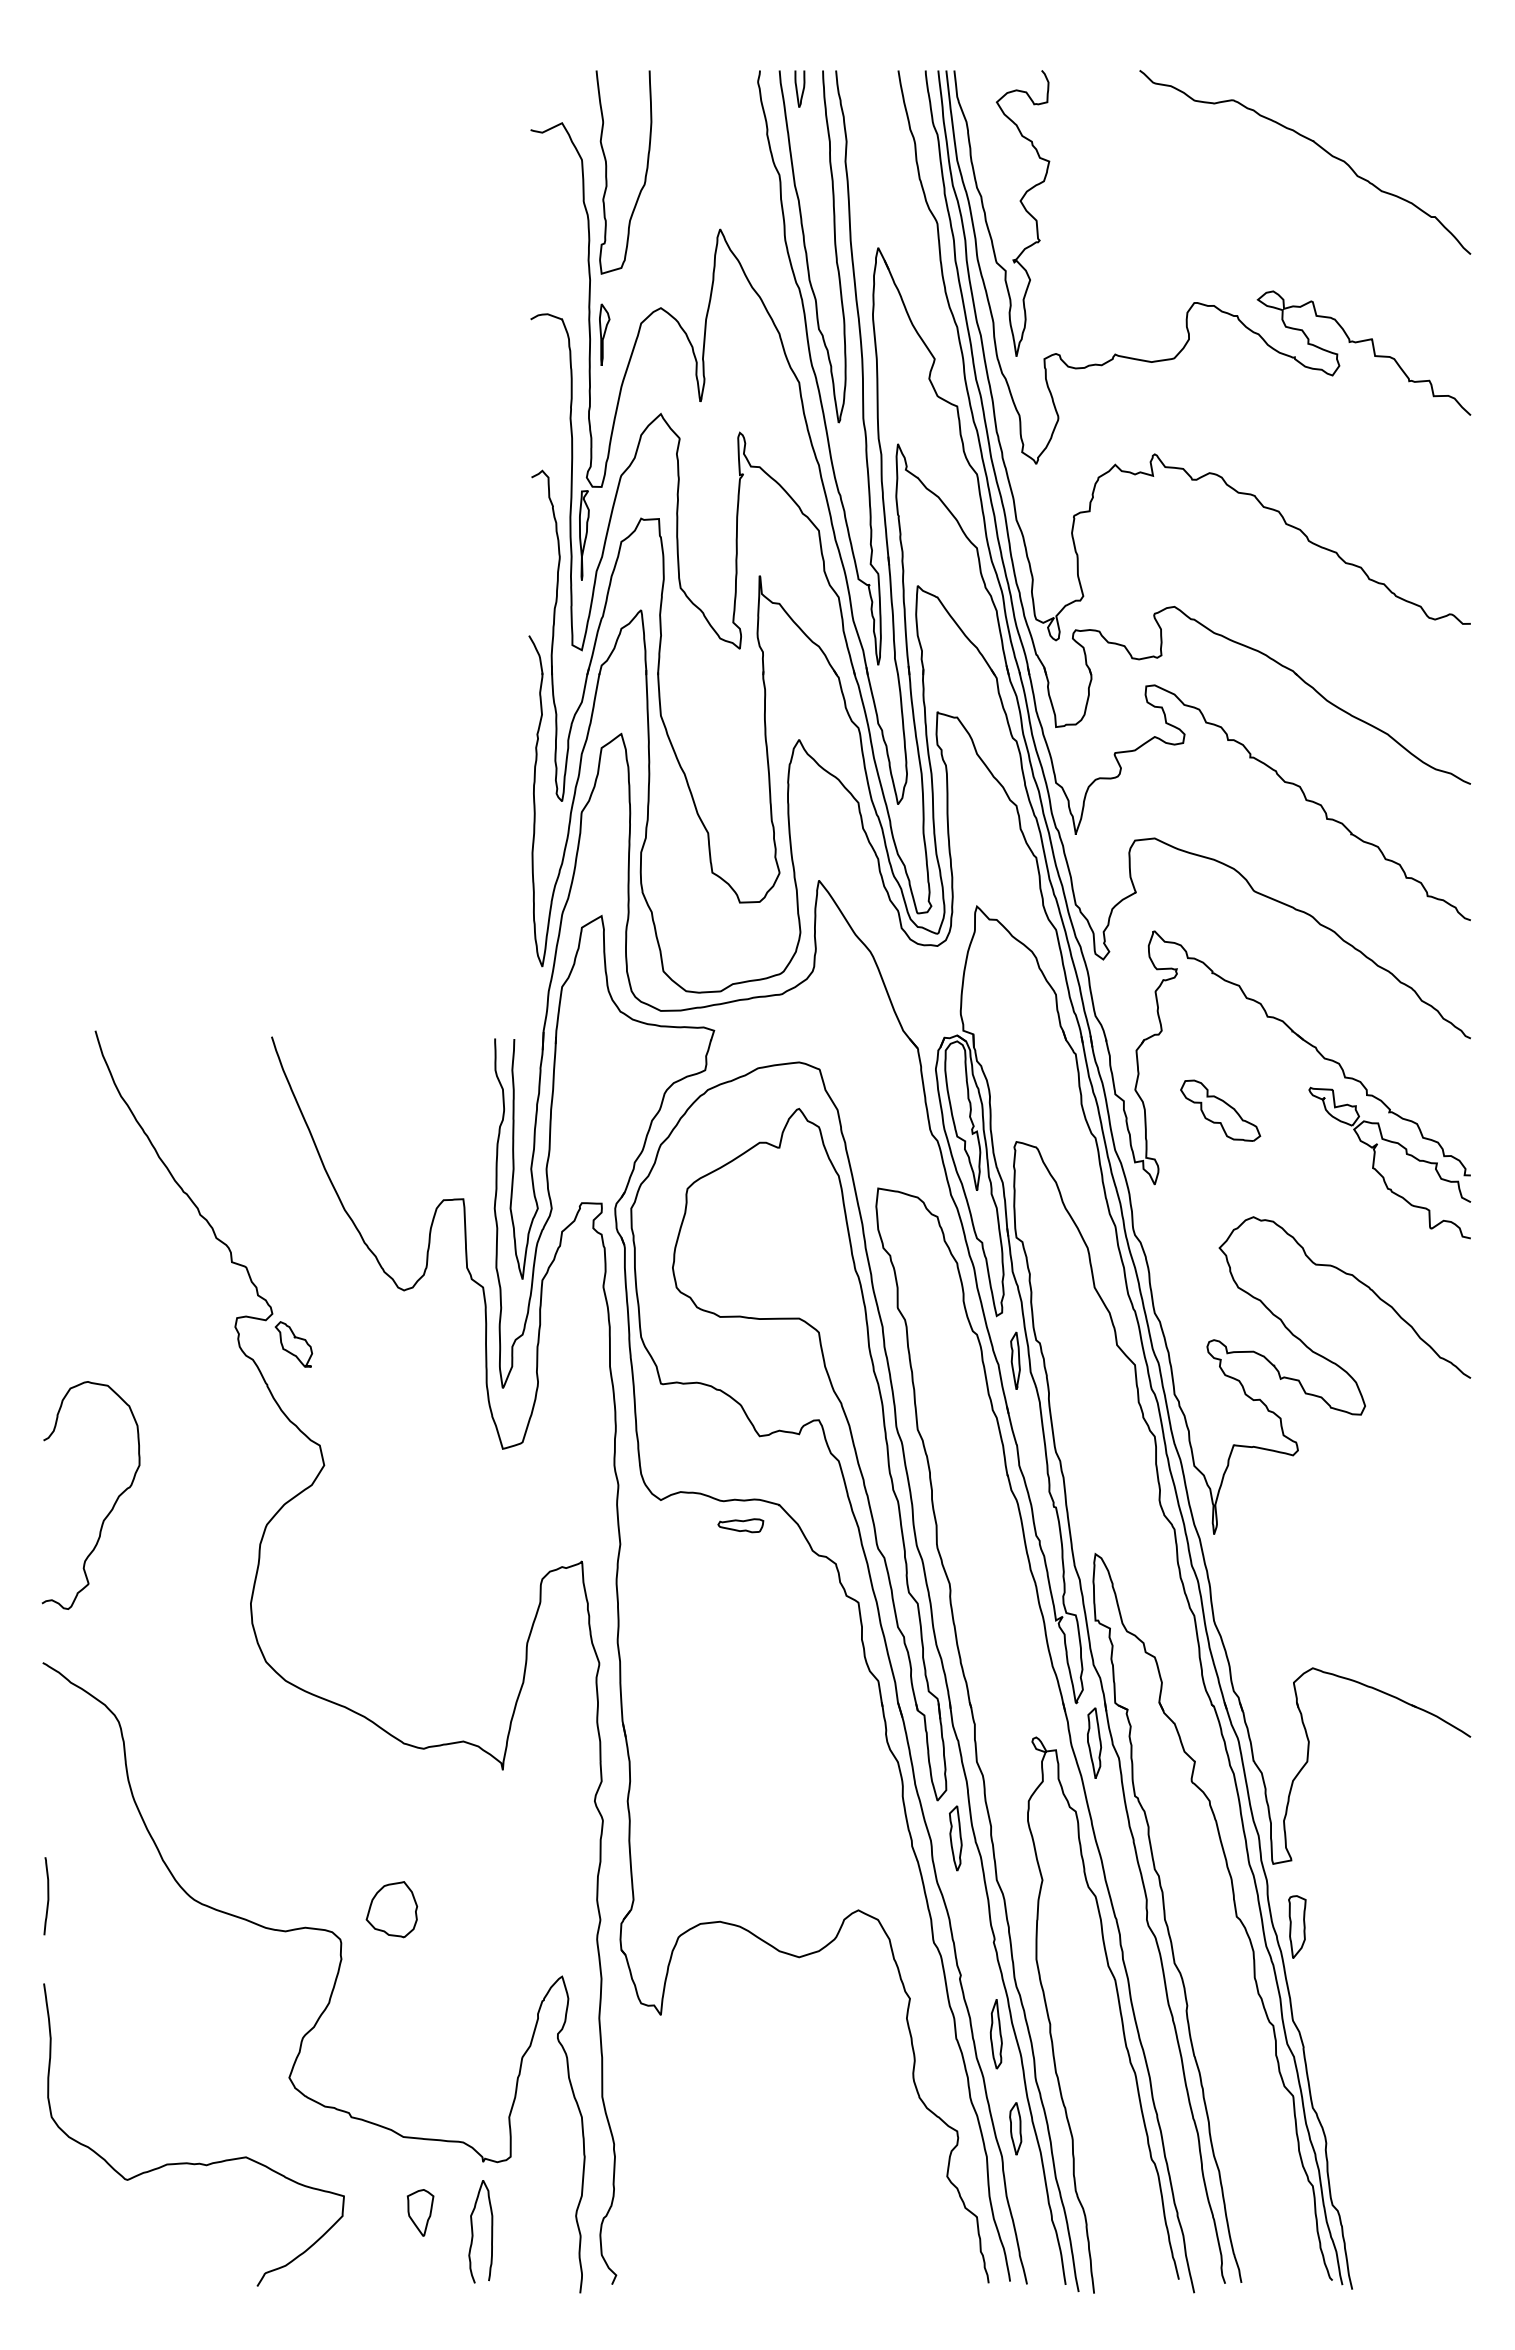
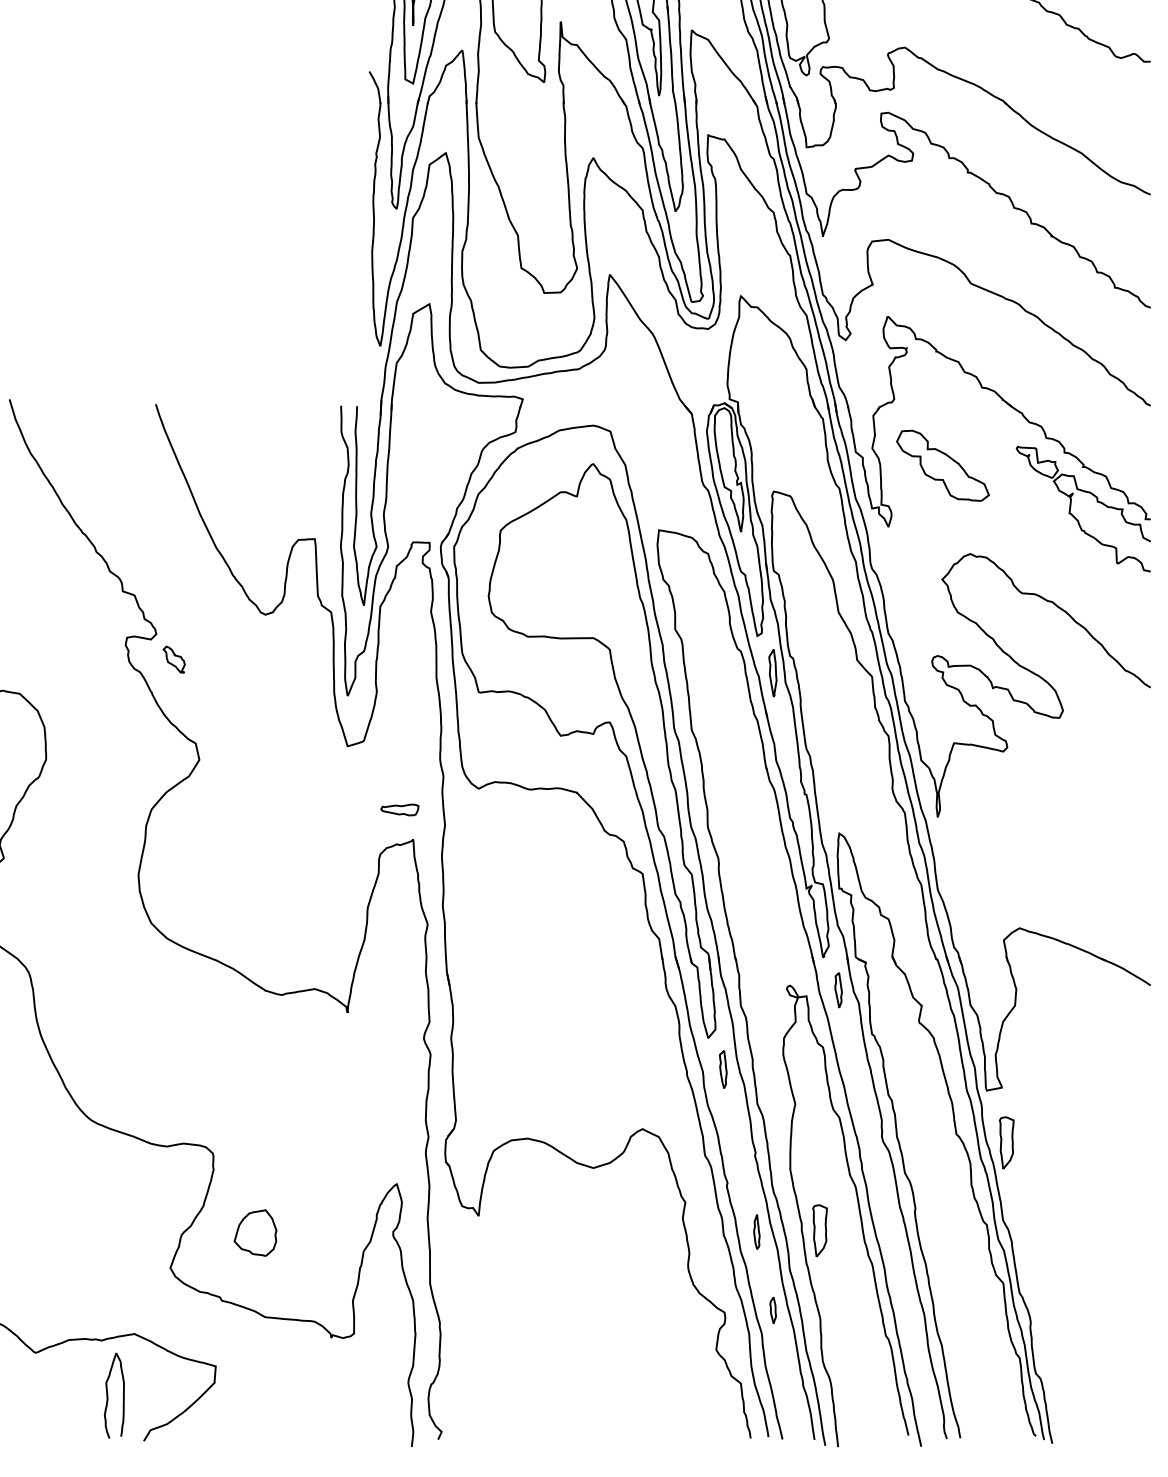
part: (1220, 1110) -> (943, 465), size x1.4
part: (293, 1344) -> (173, 659), size x0.7
part: (740, 1525) -> (399, 809), moved
part: (1094, 1742) -> (838, 989), size x0.6
part: (955, 1838) -> (723, 1069), size x0.7
part: (391, 1909) -> (255, 1232), moved
part: (1072, 2032) -> (820, 1230), added
part: (995, 2034) -> (756, 1232), size x0.6
part: (1015, 2128) -> (772, 1310), size x0.6
part: (420, 2212) -> (279, 1379), removed
curve: (473, 2231) -> (108, 1395), moved

